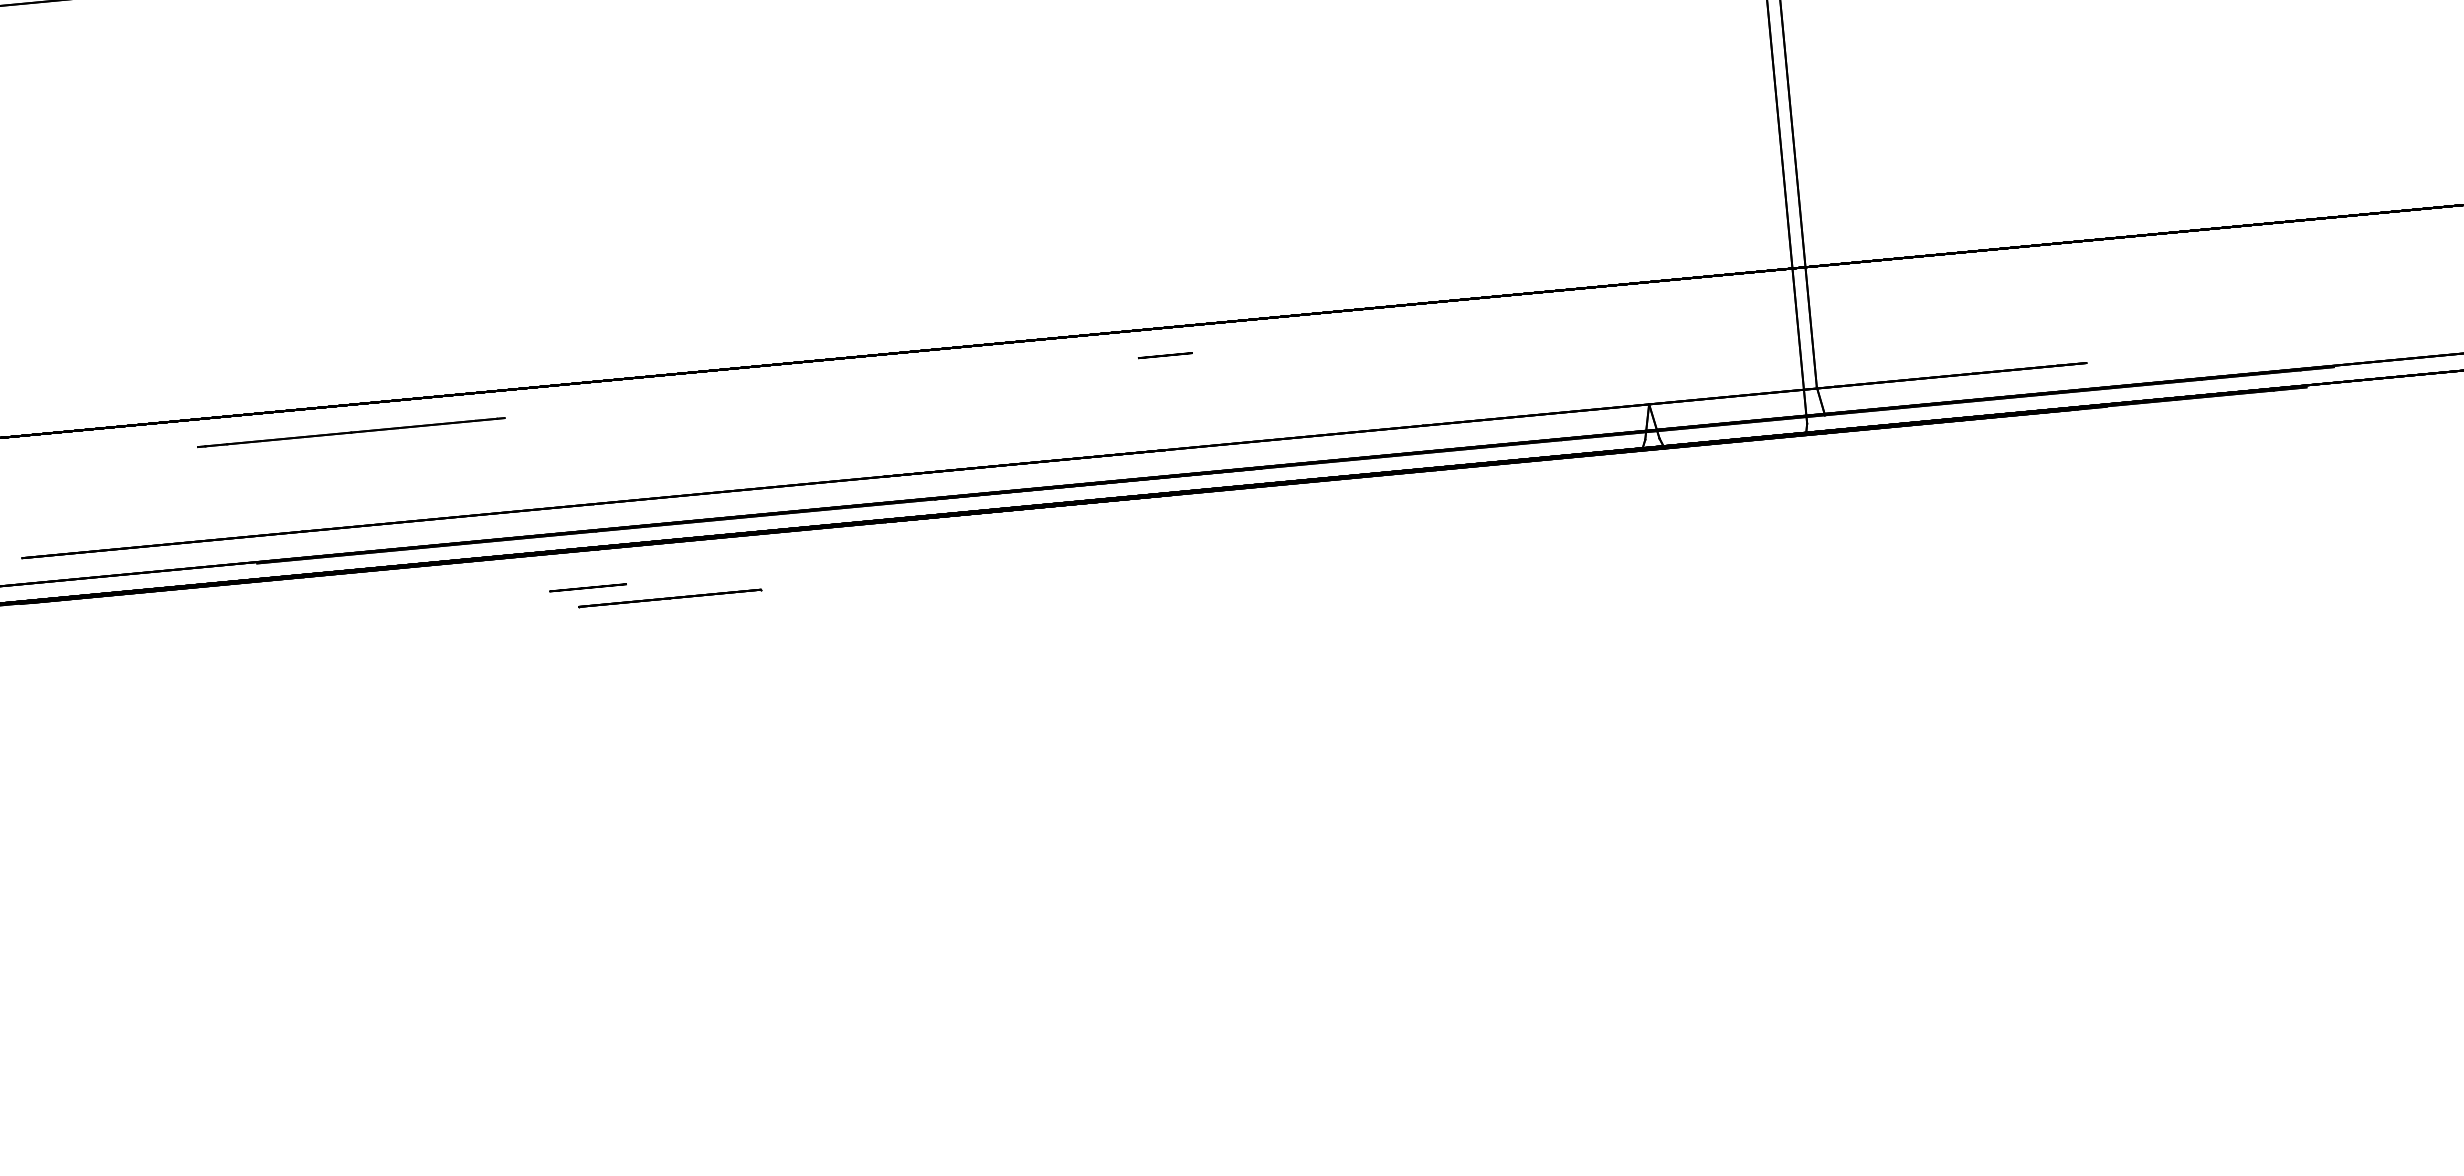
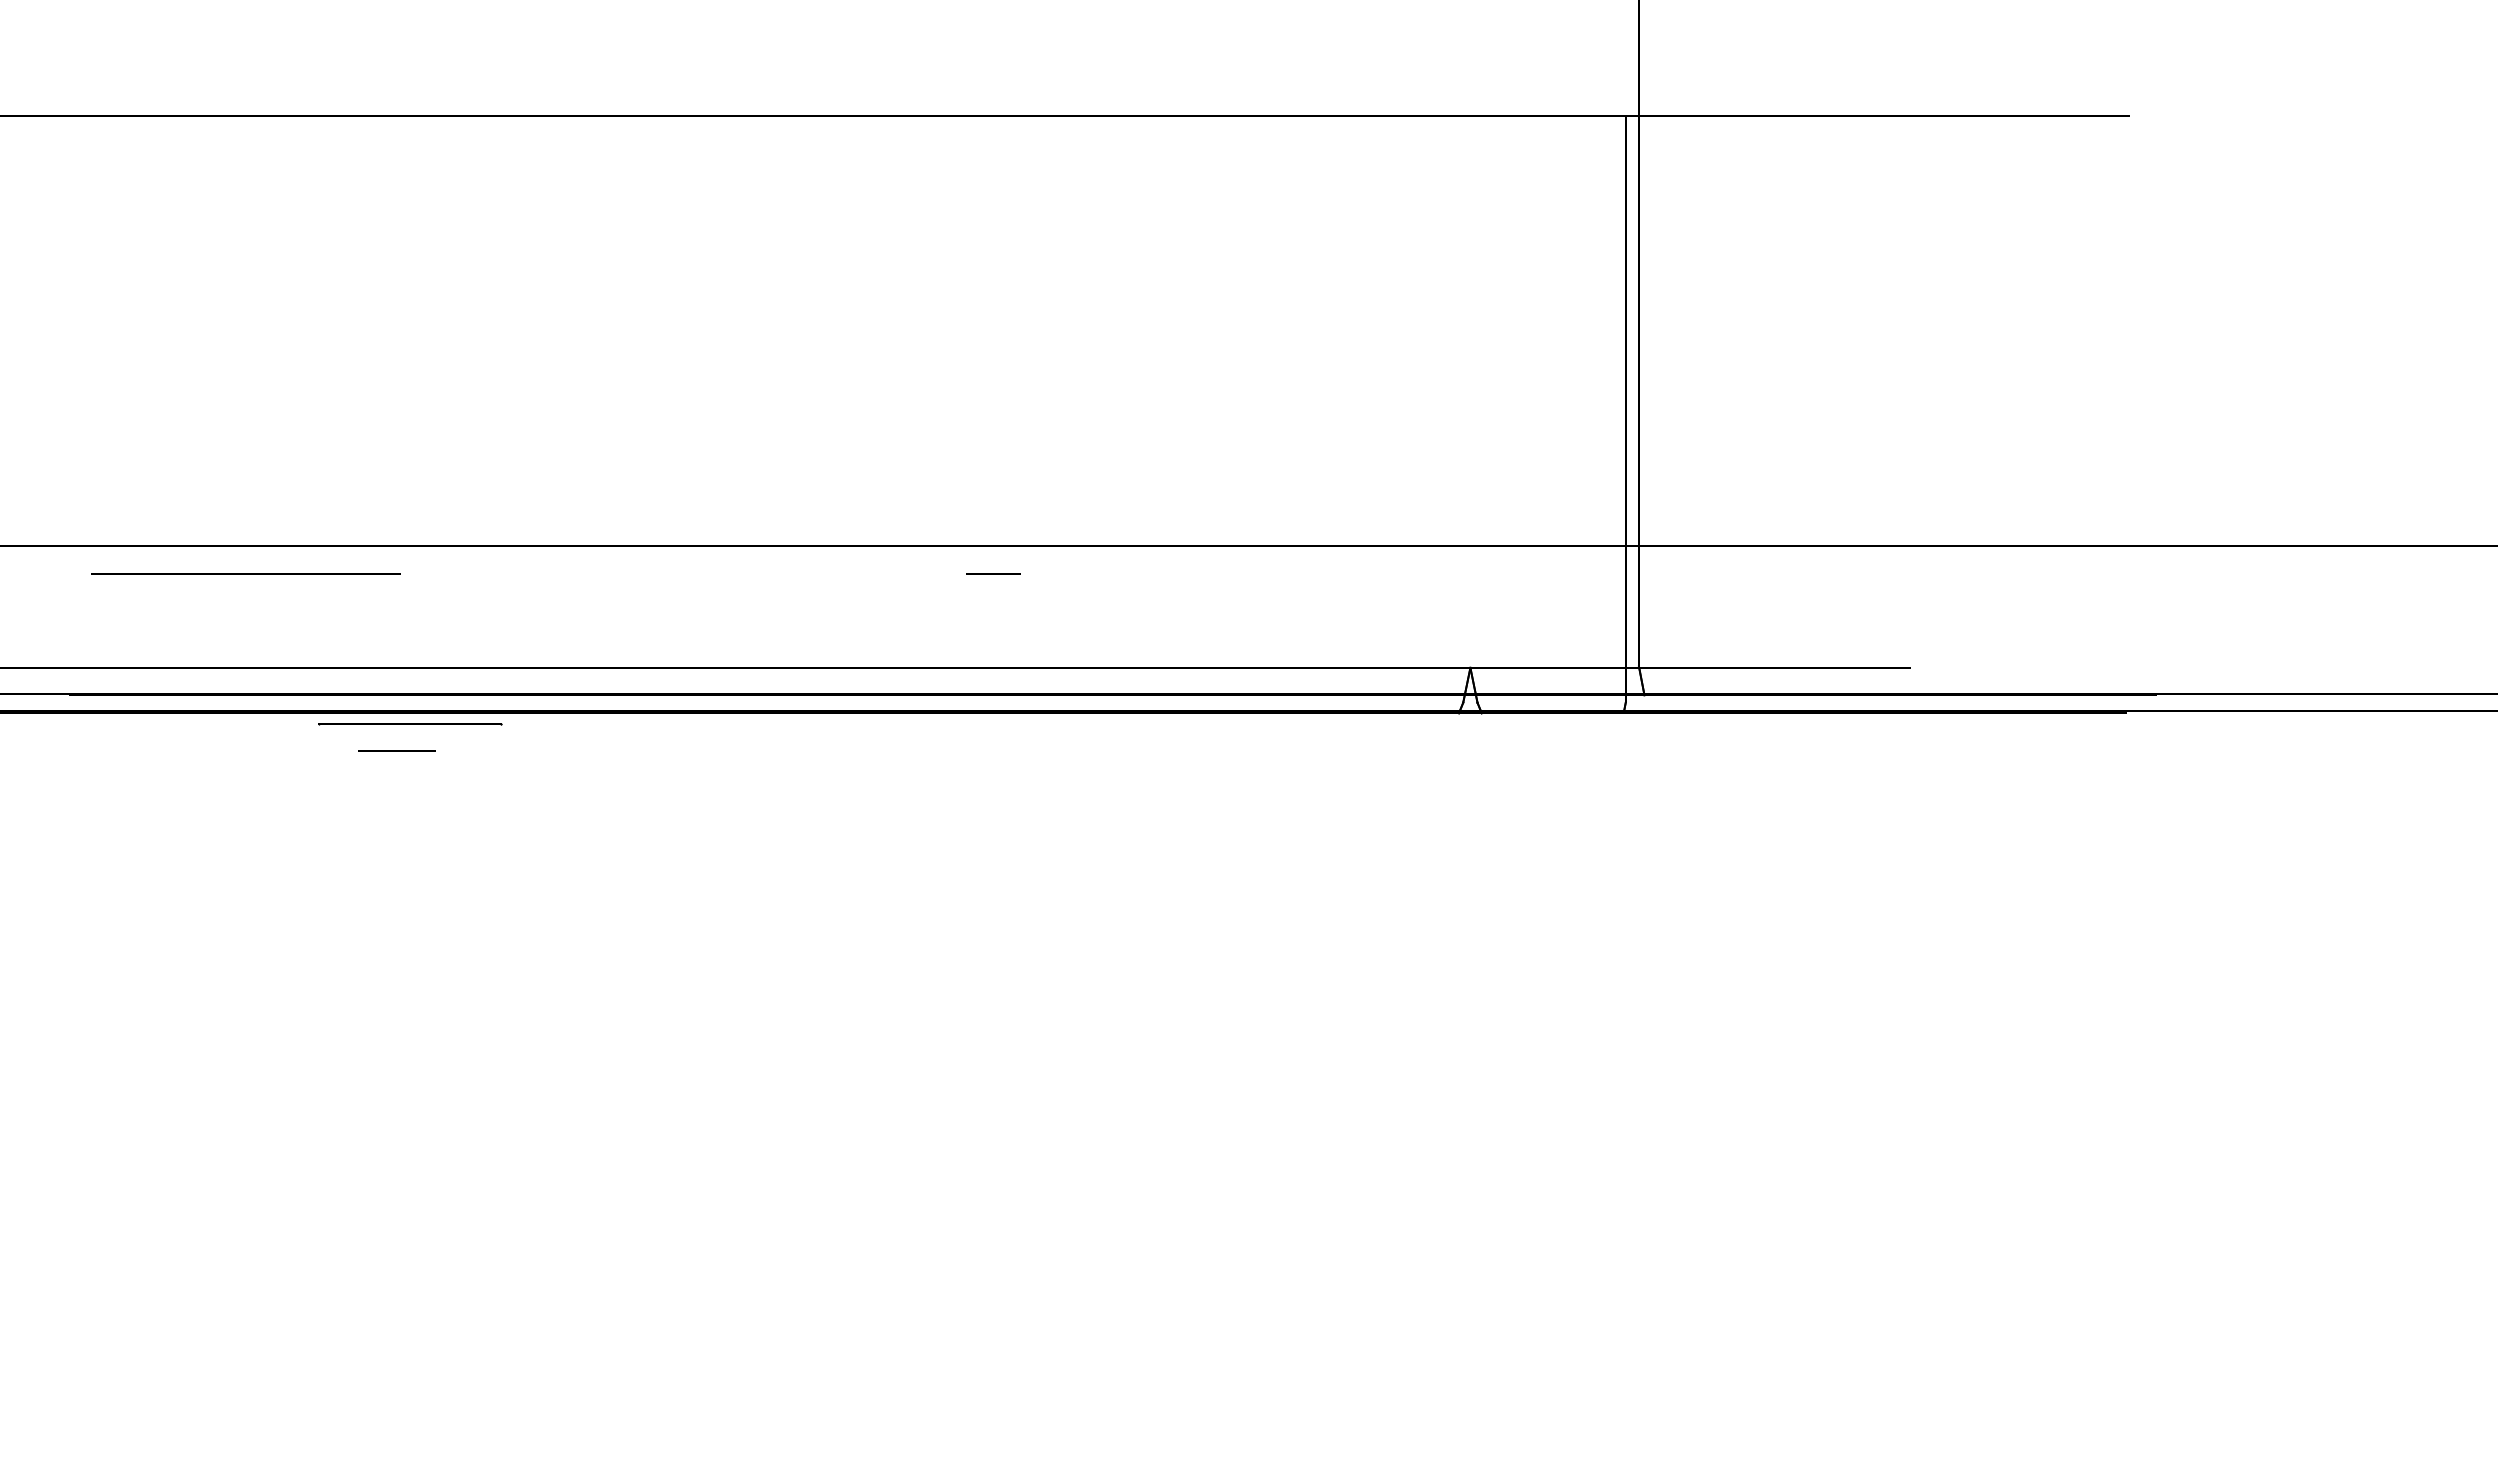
line: (351, 432) -> (245, 573), moved
line: (670, 598) -> (410, 724), moved

